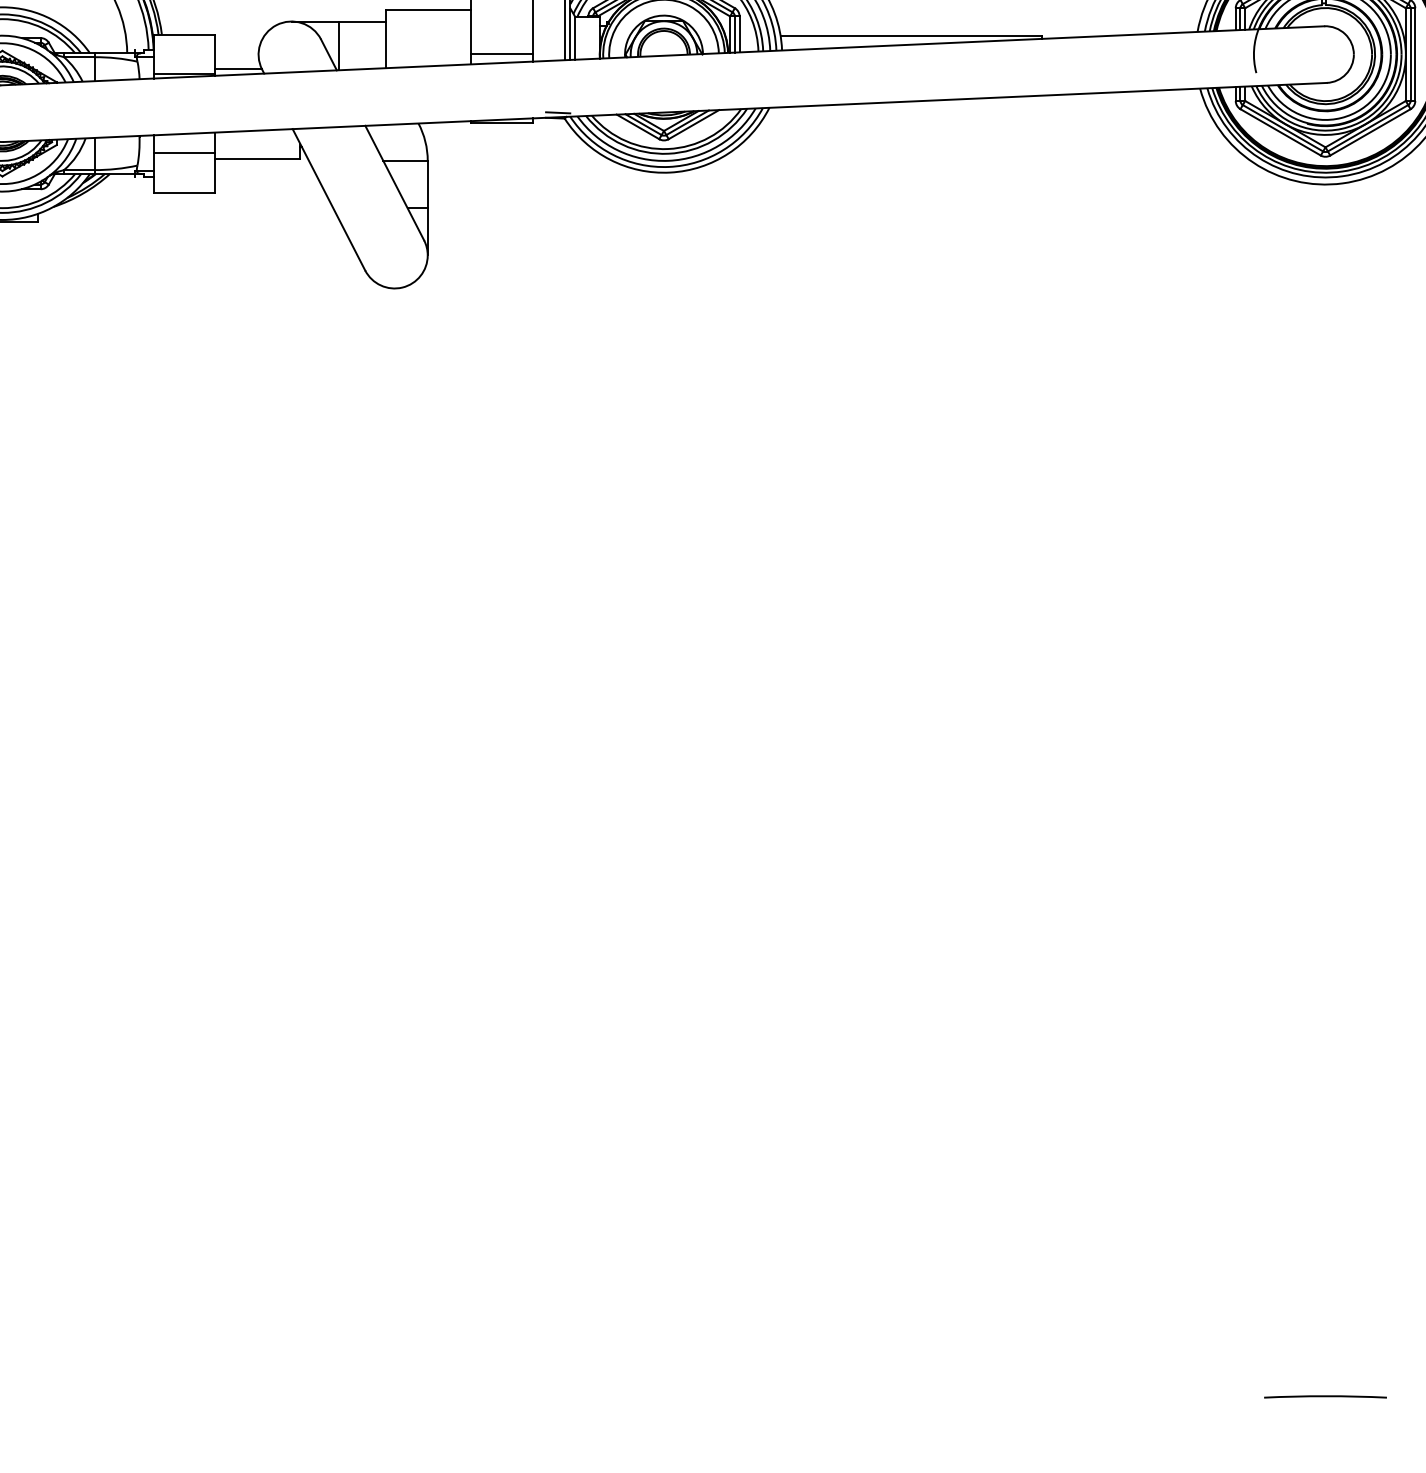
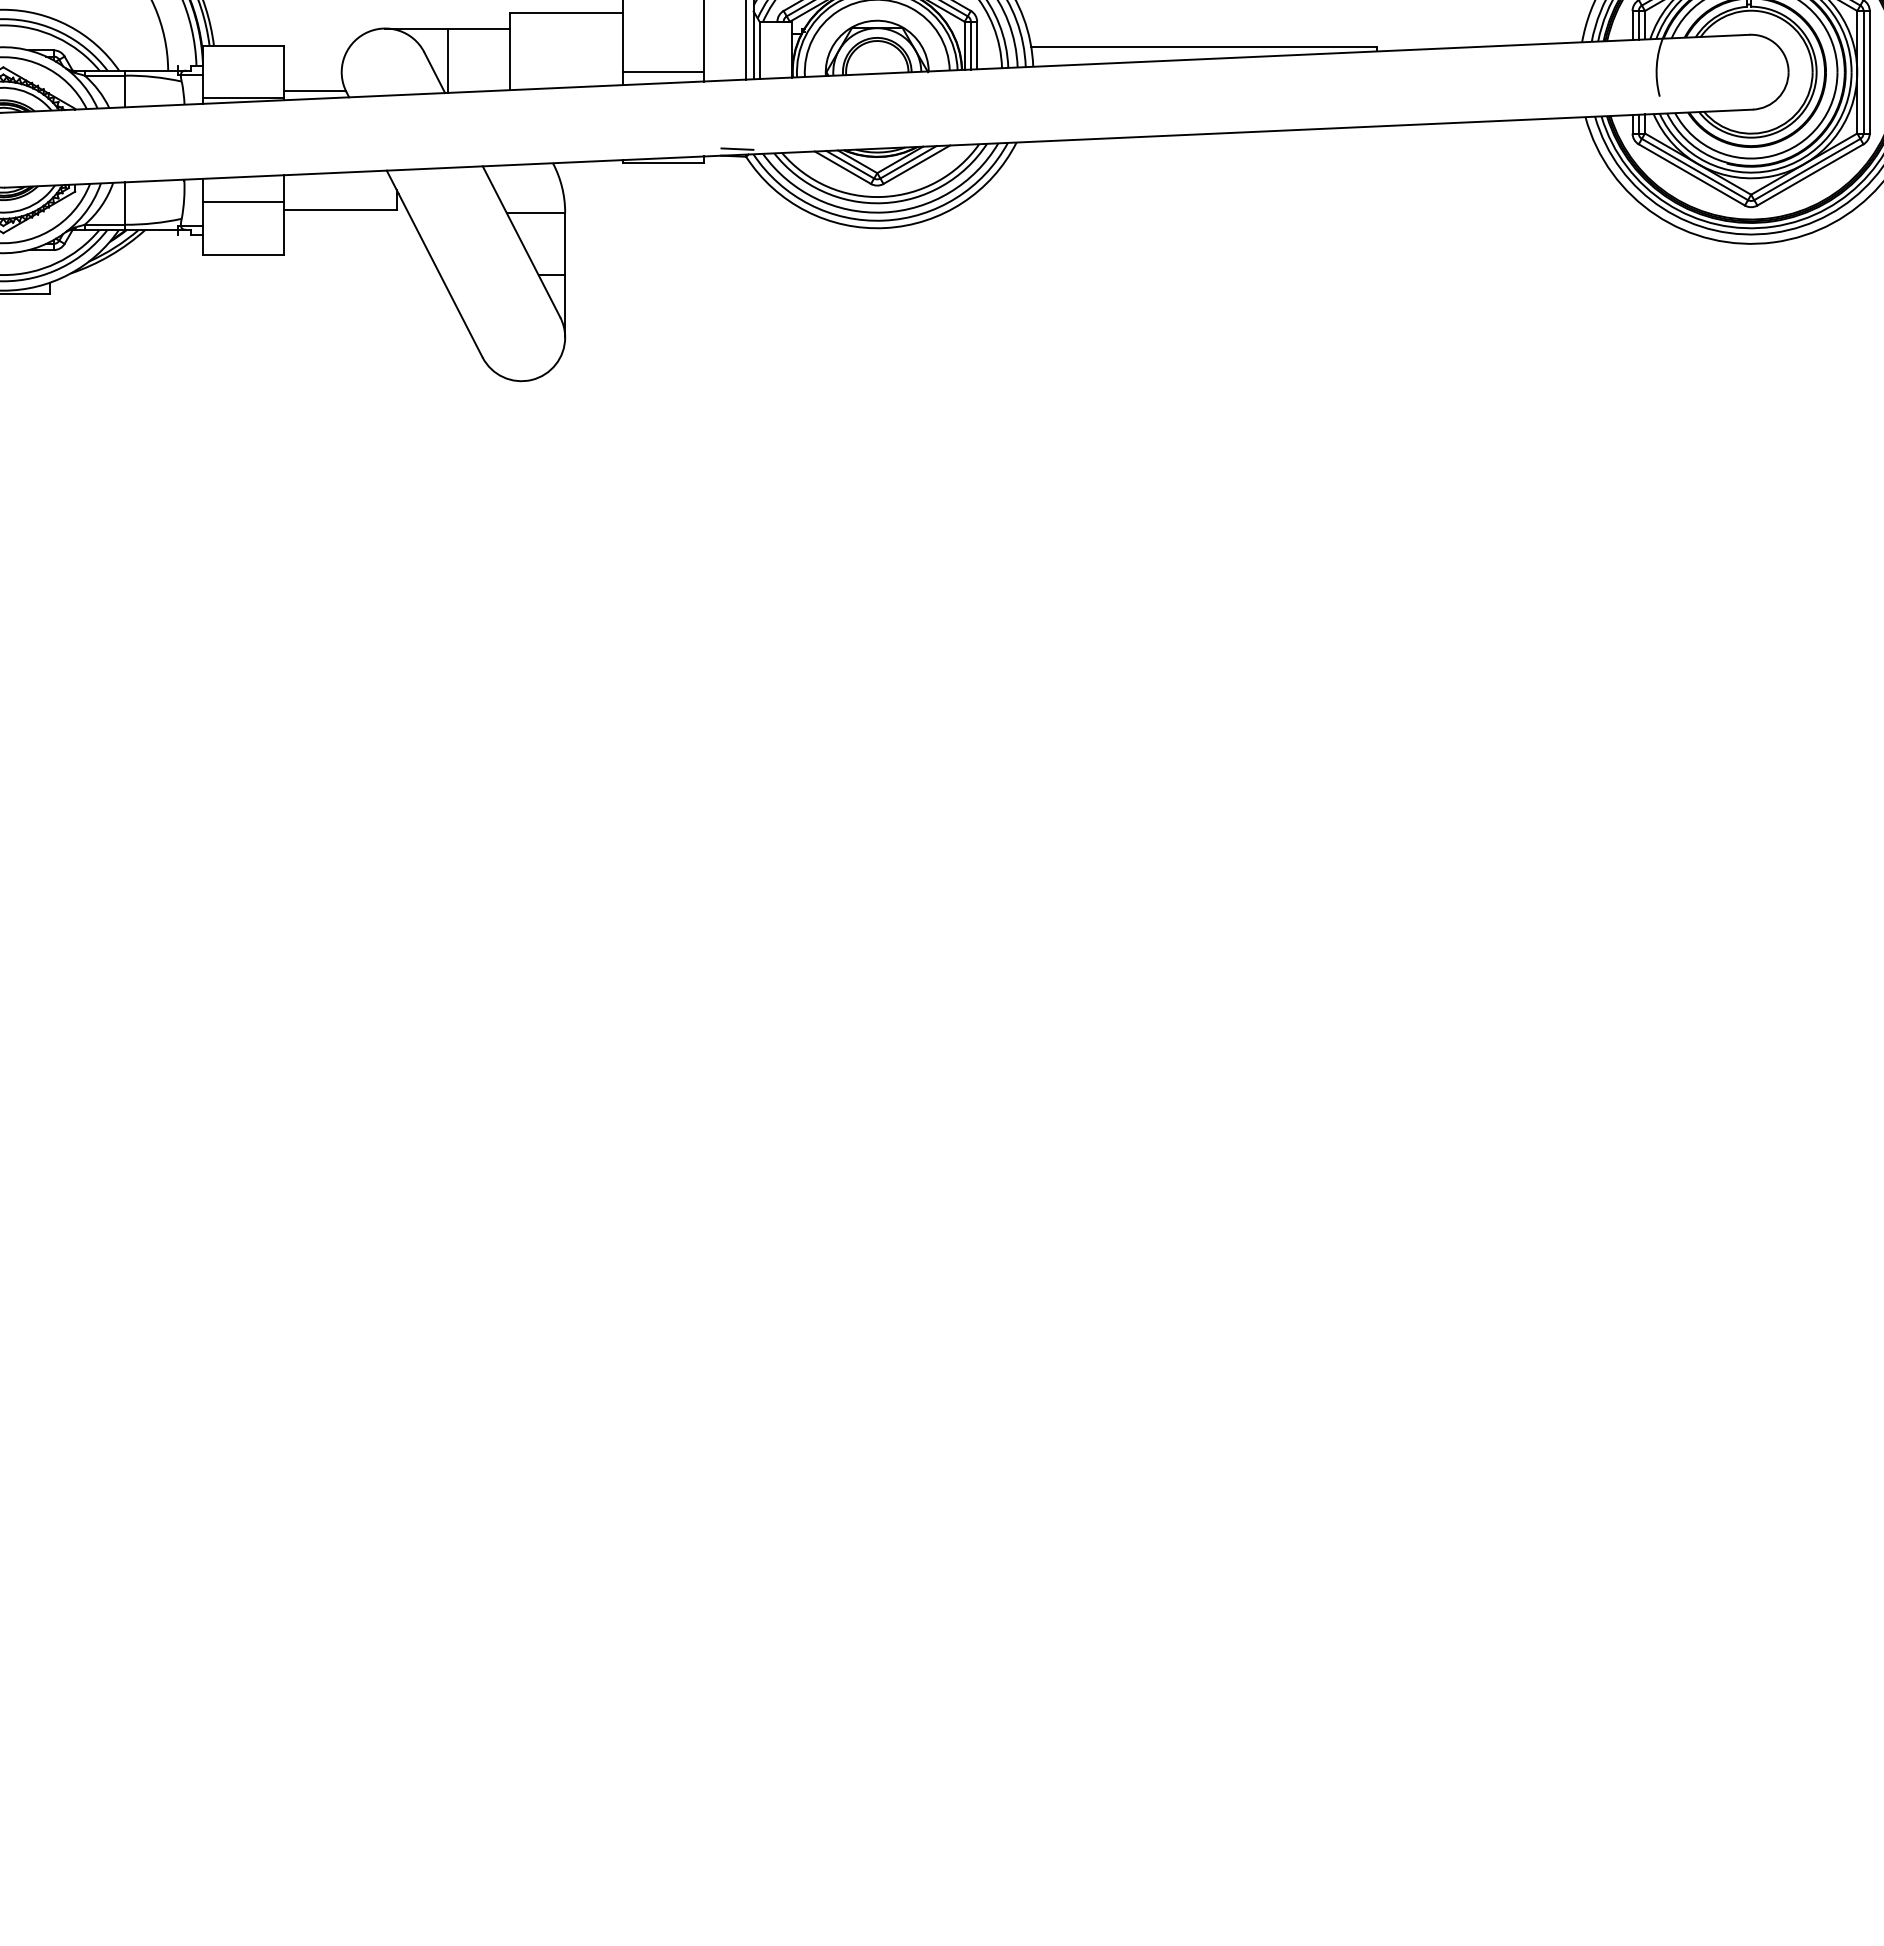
part: (1325, 1396) -> (1751, 1845), removed

